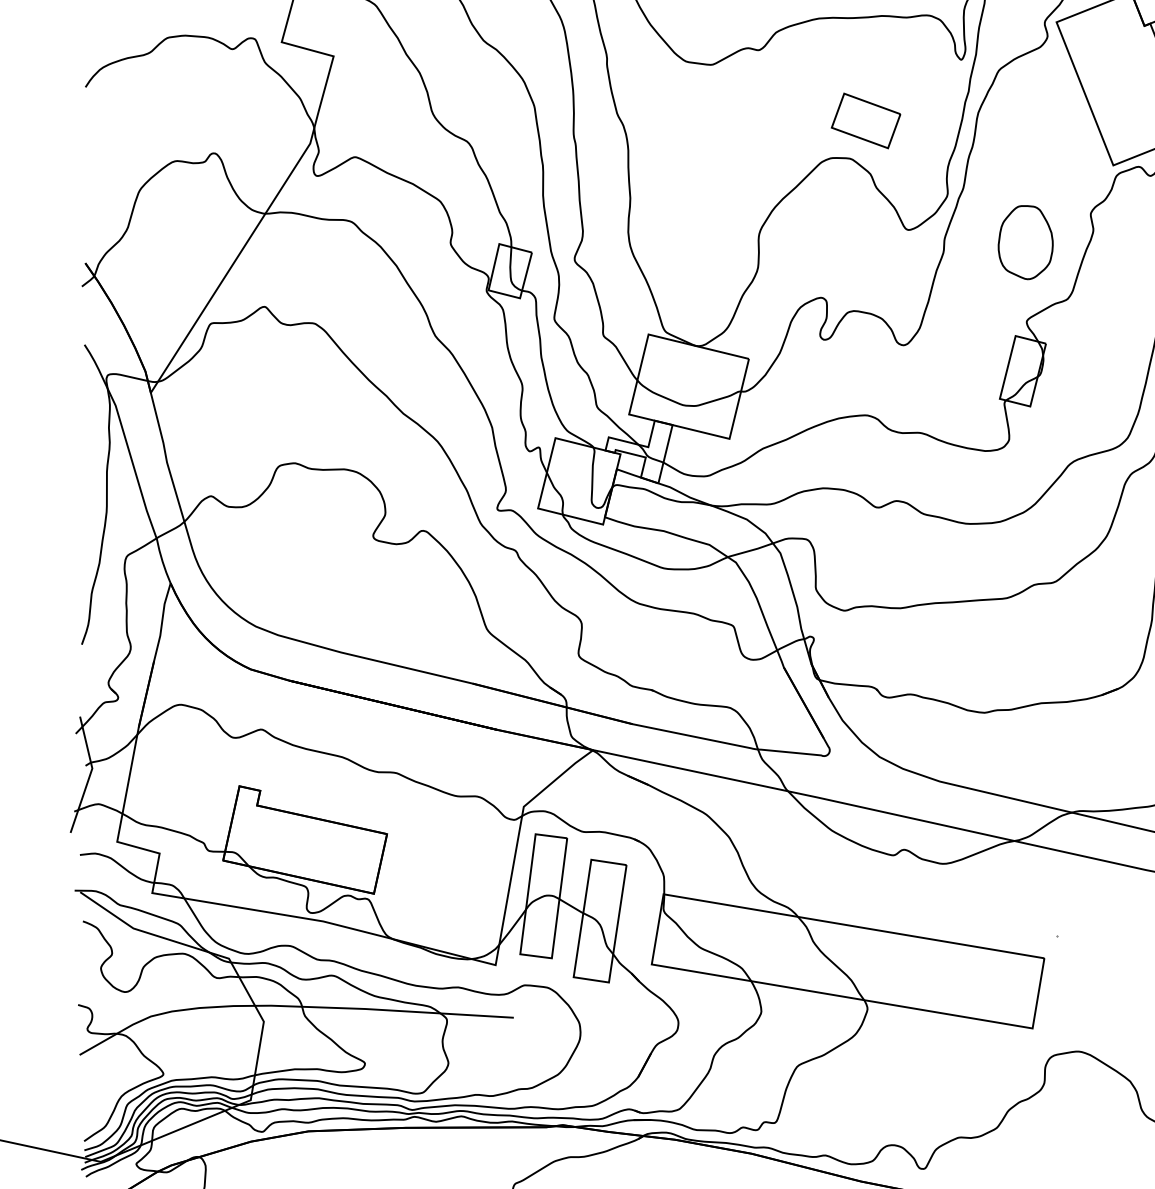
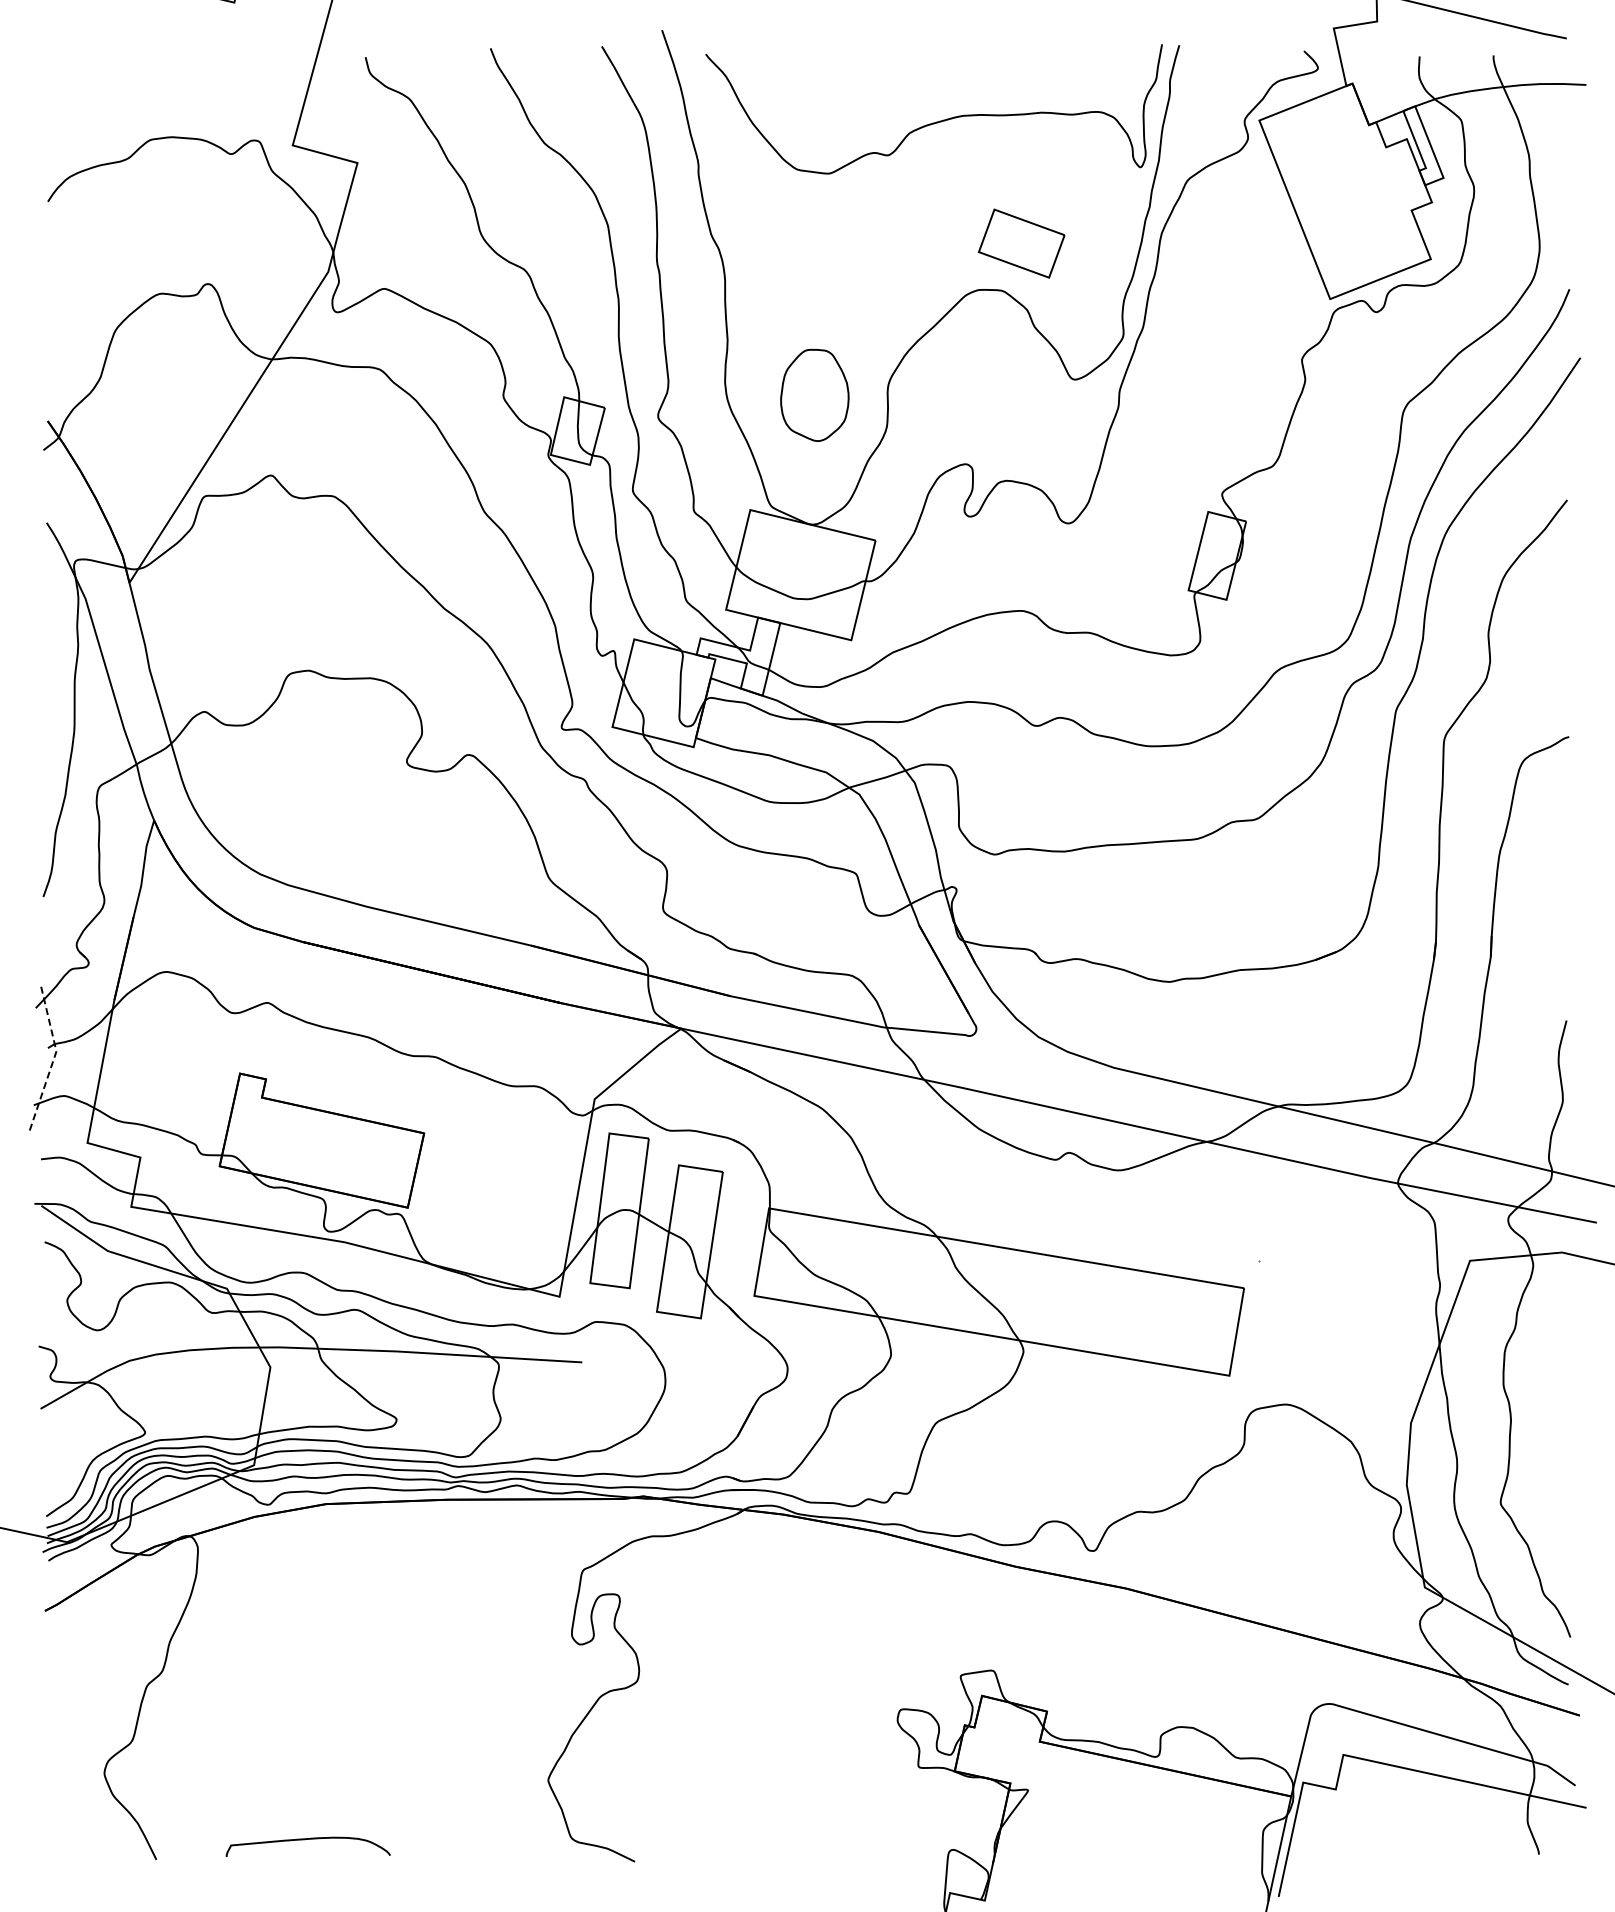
part: (1025, 242) -> (814, 395), moved
line: (89, 774) -> (53, 1059), solid -> dashed

